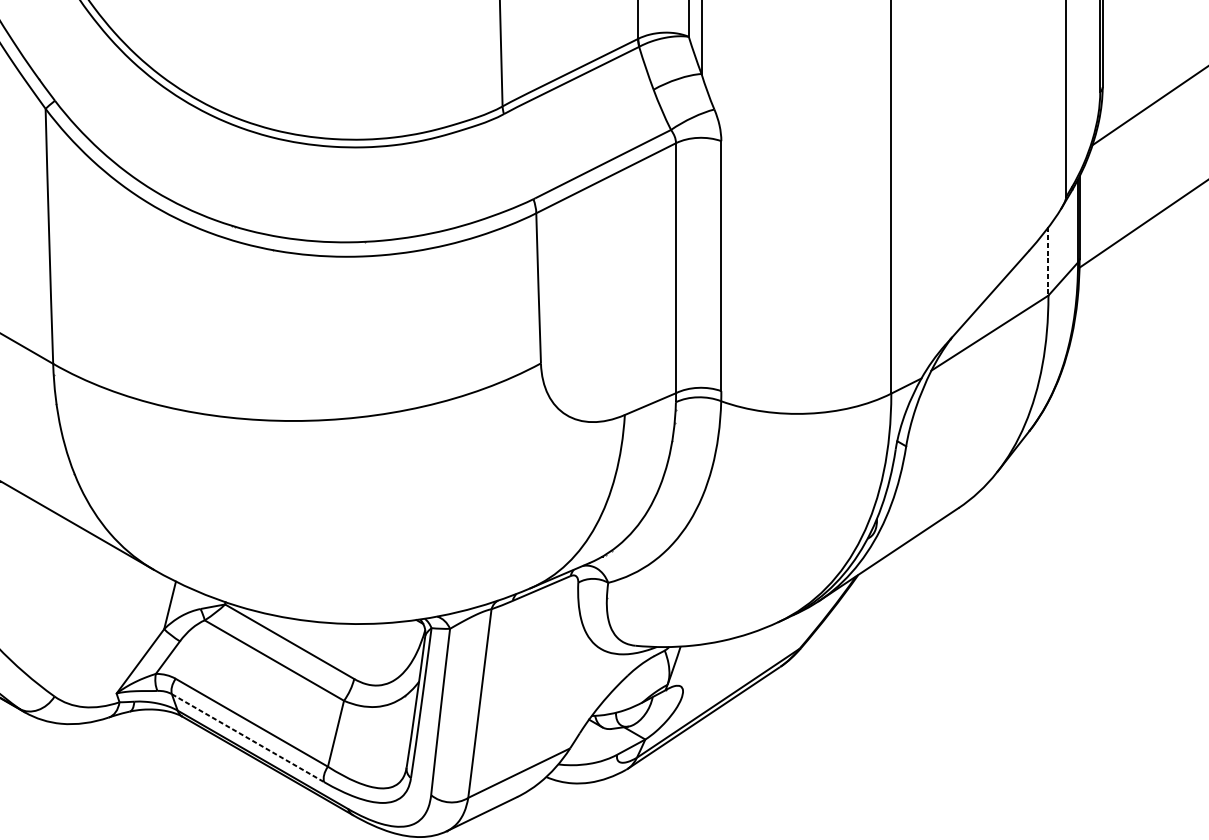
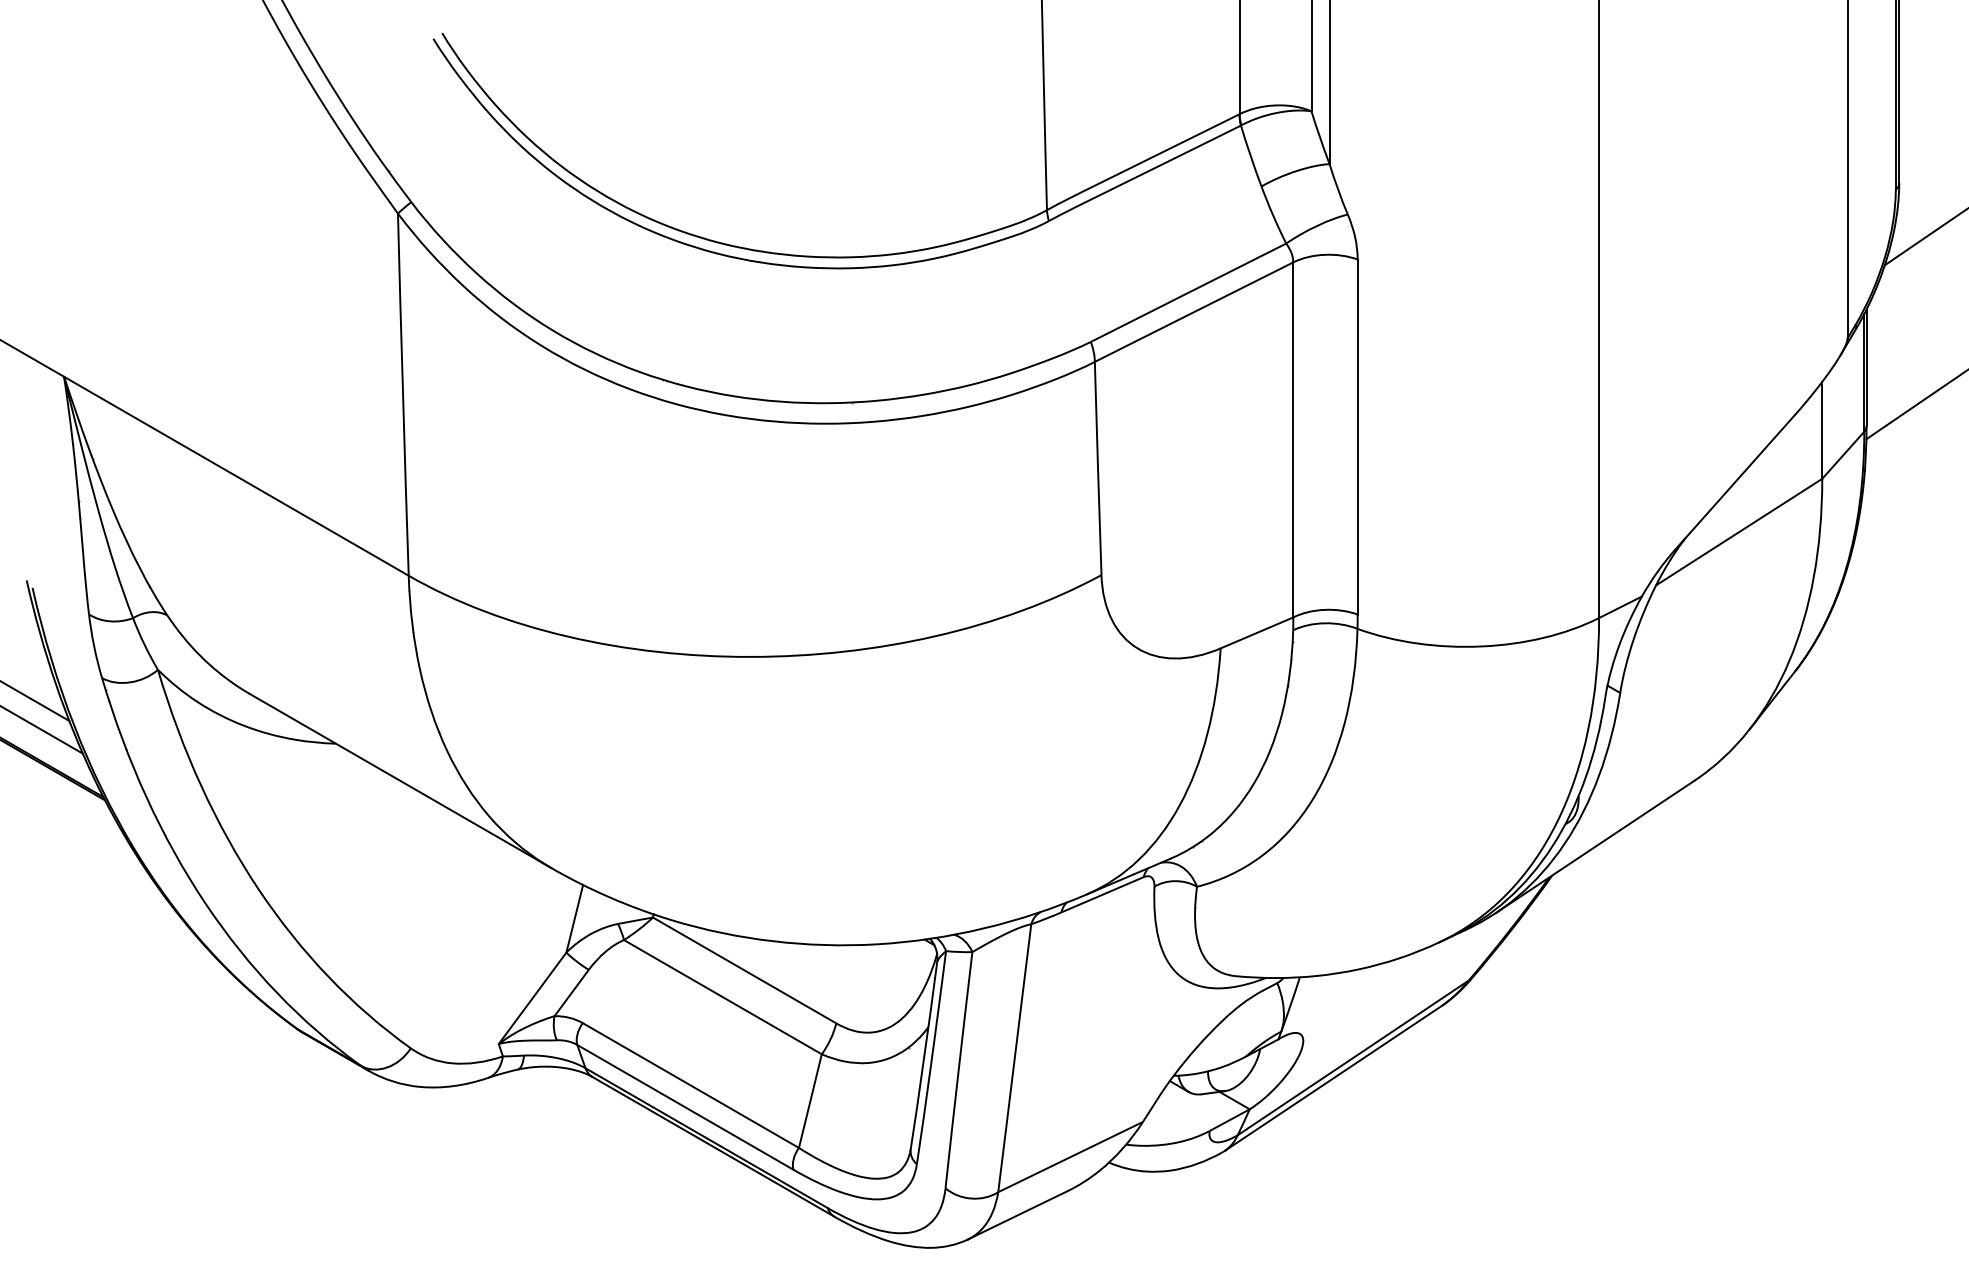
line: (1048, 261) -> (1822, 430), dashed -> solid
line: (248, 738) -> (685, 1107), dashed -> solid

